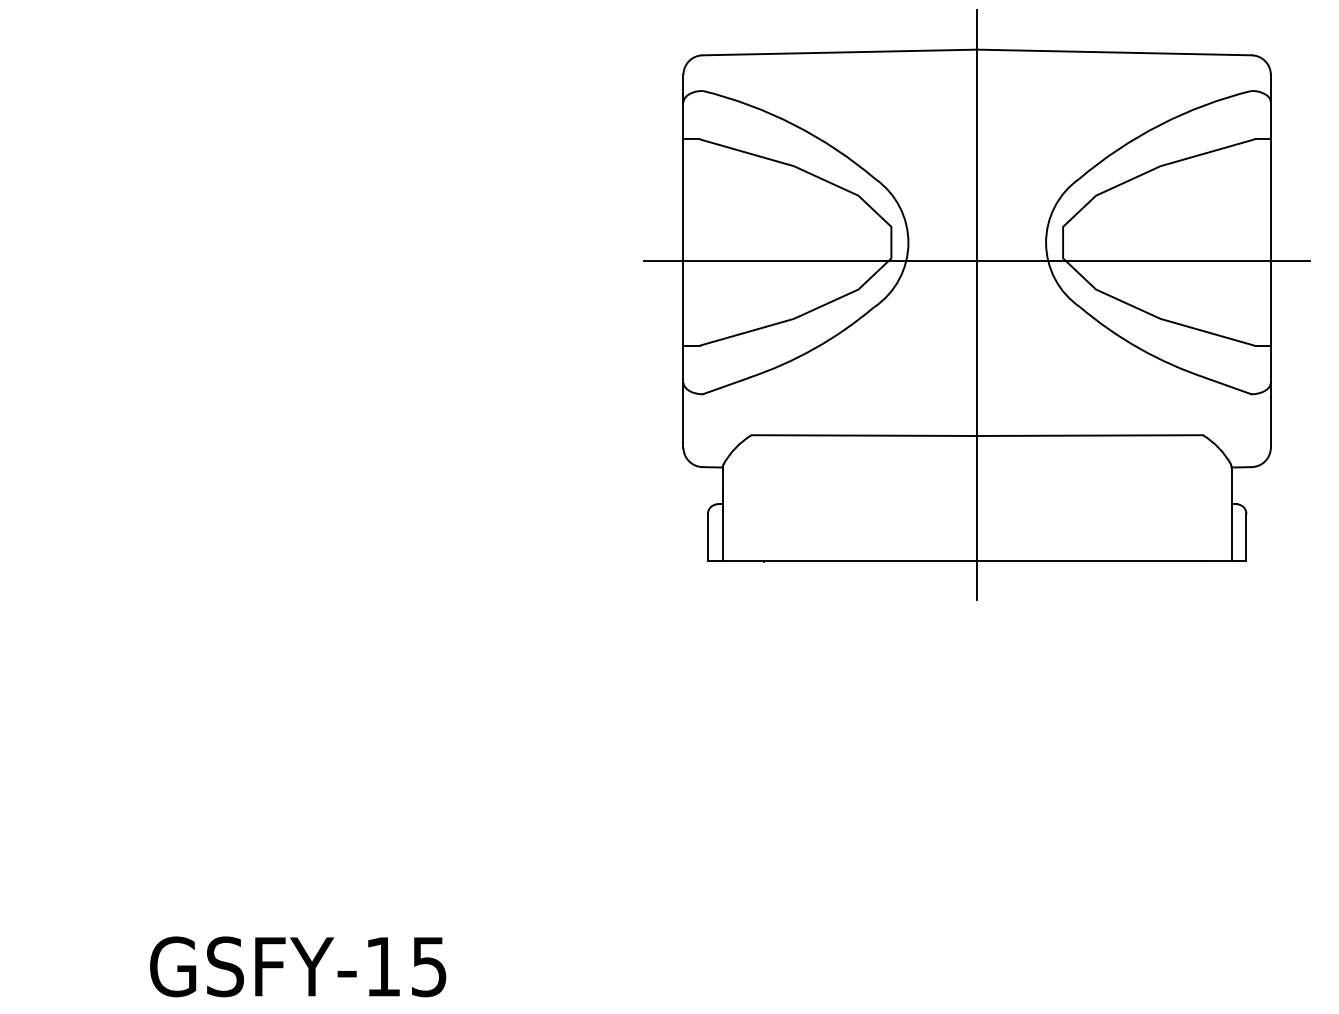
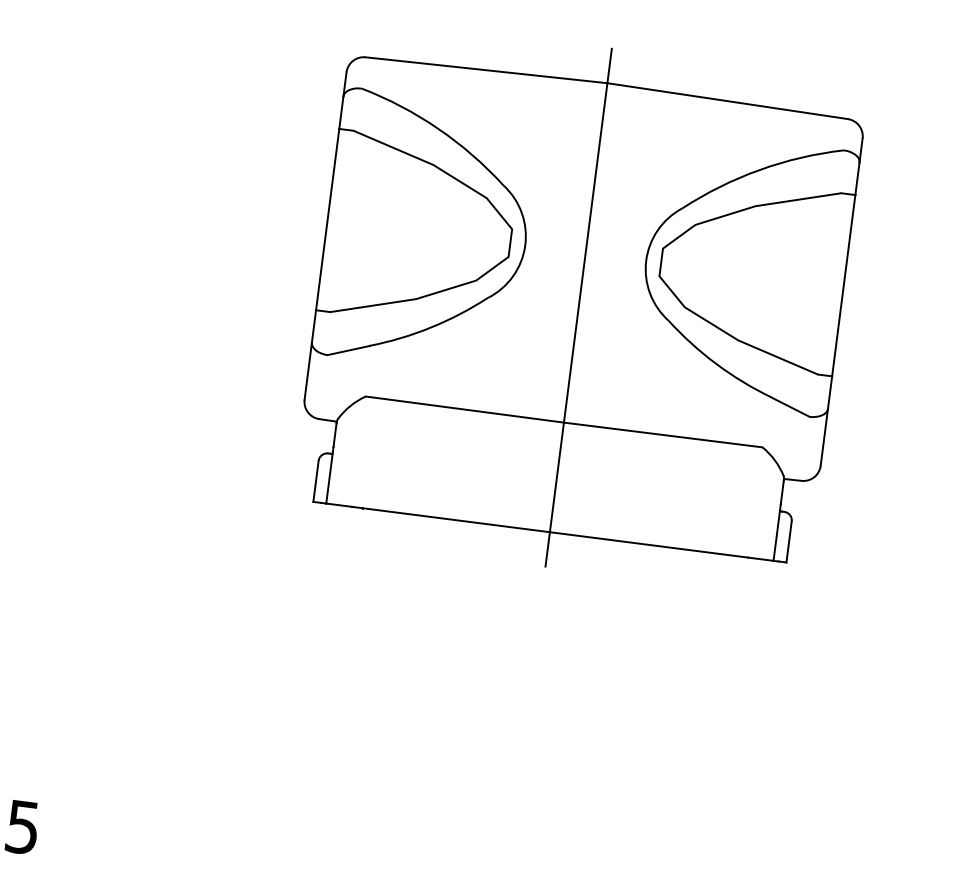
line: (977, 260) -> (584, 268), removed

